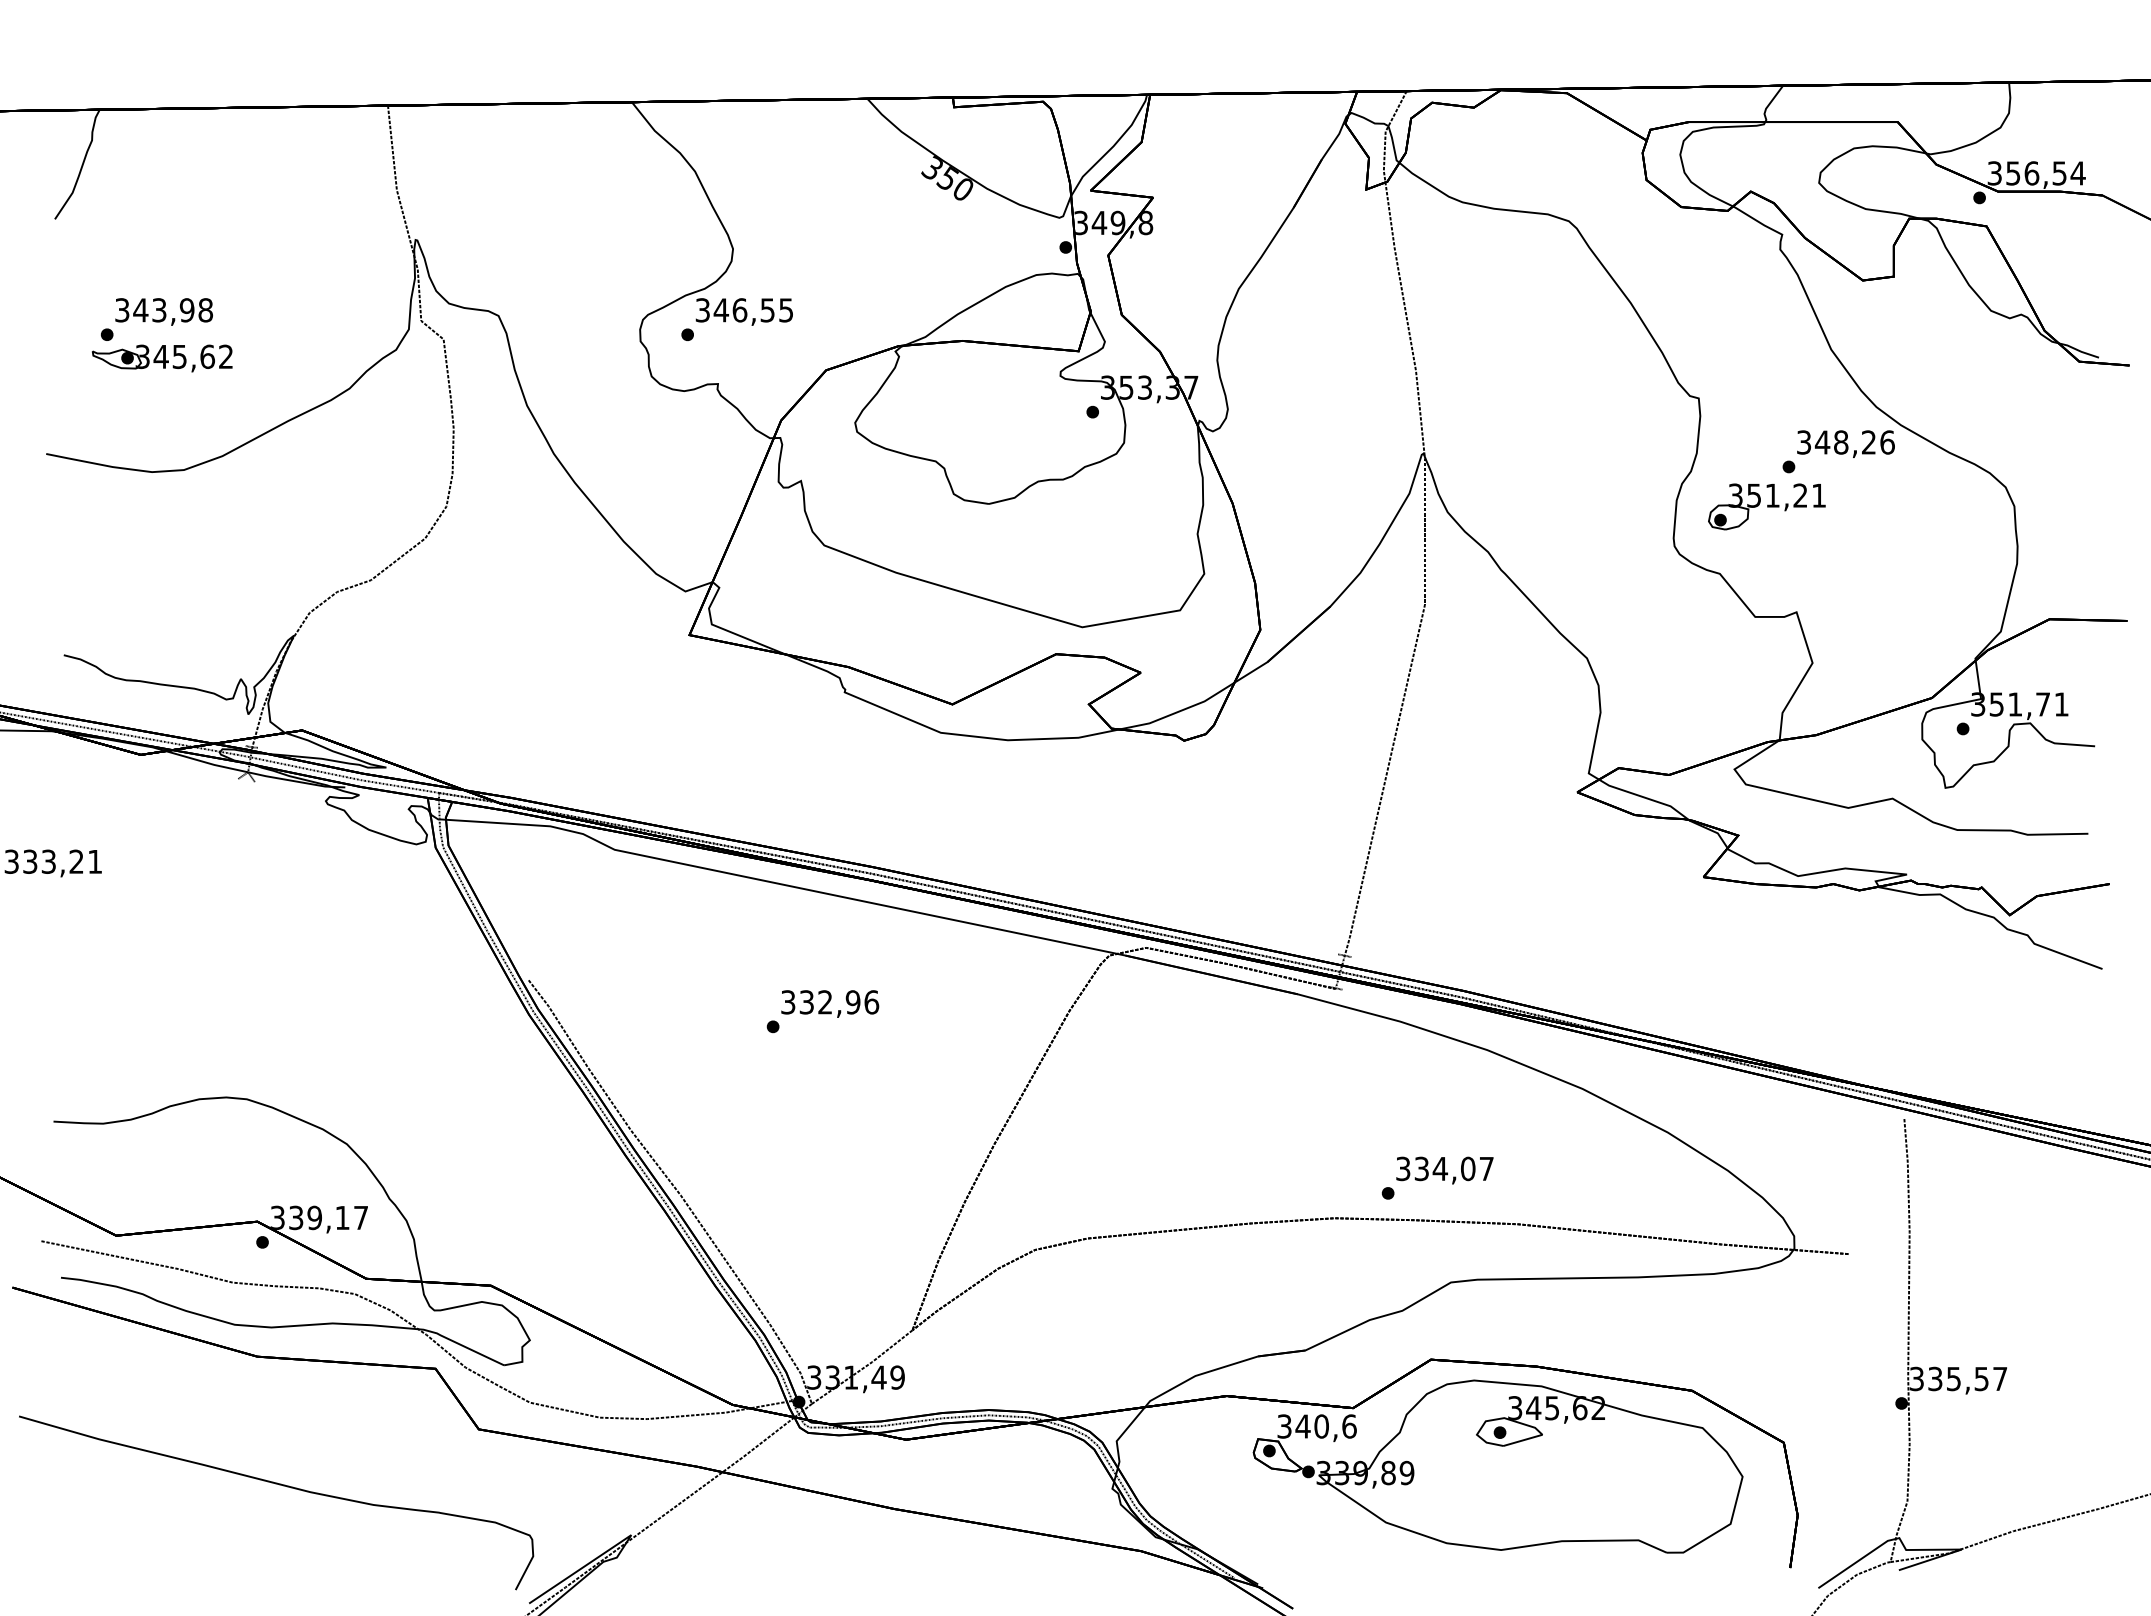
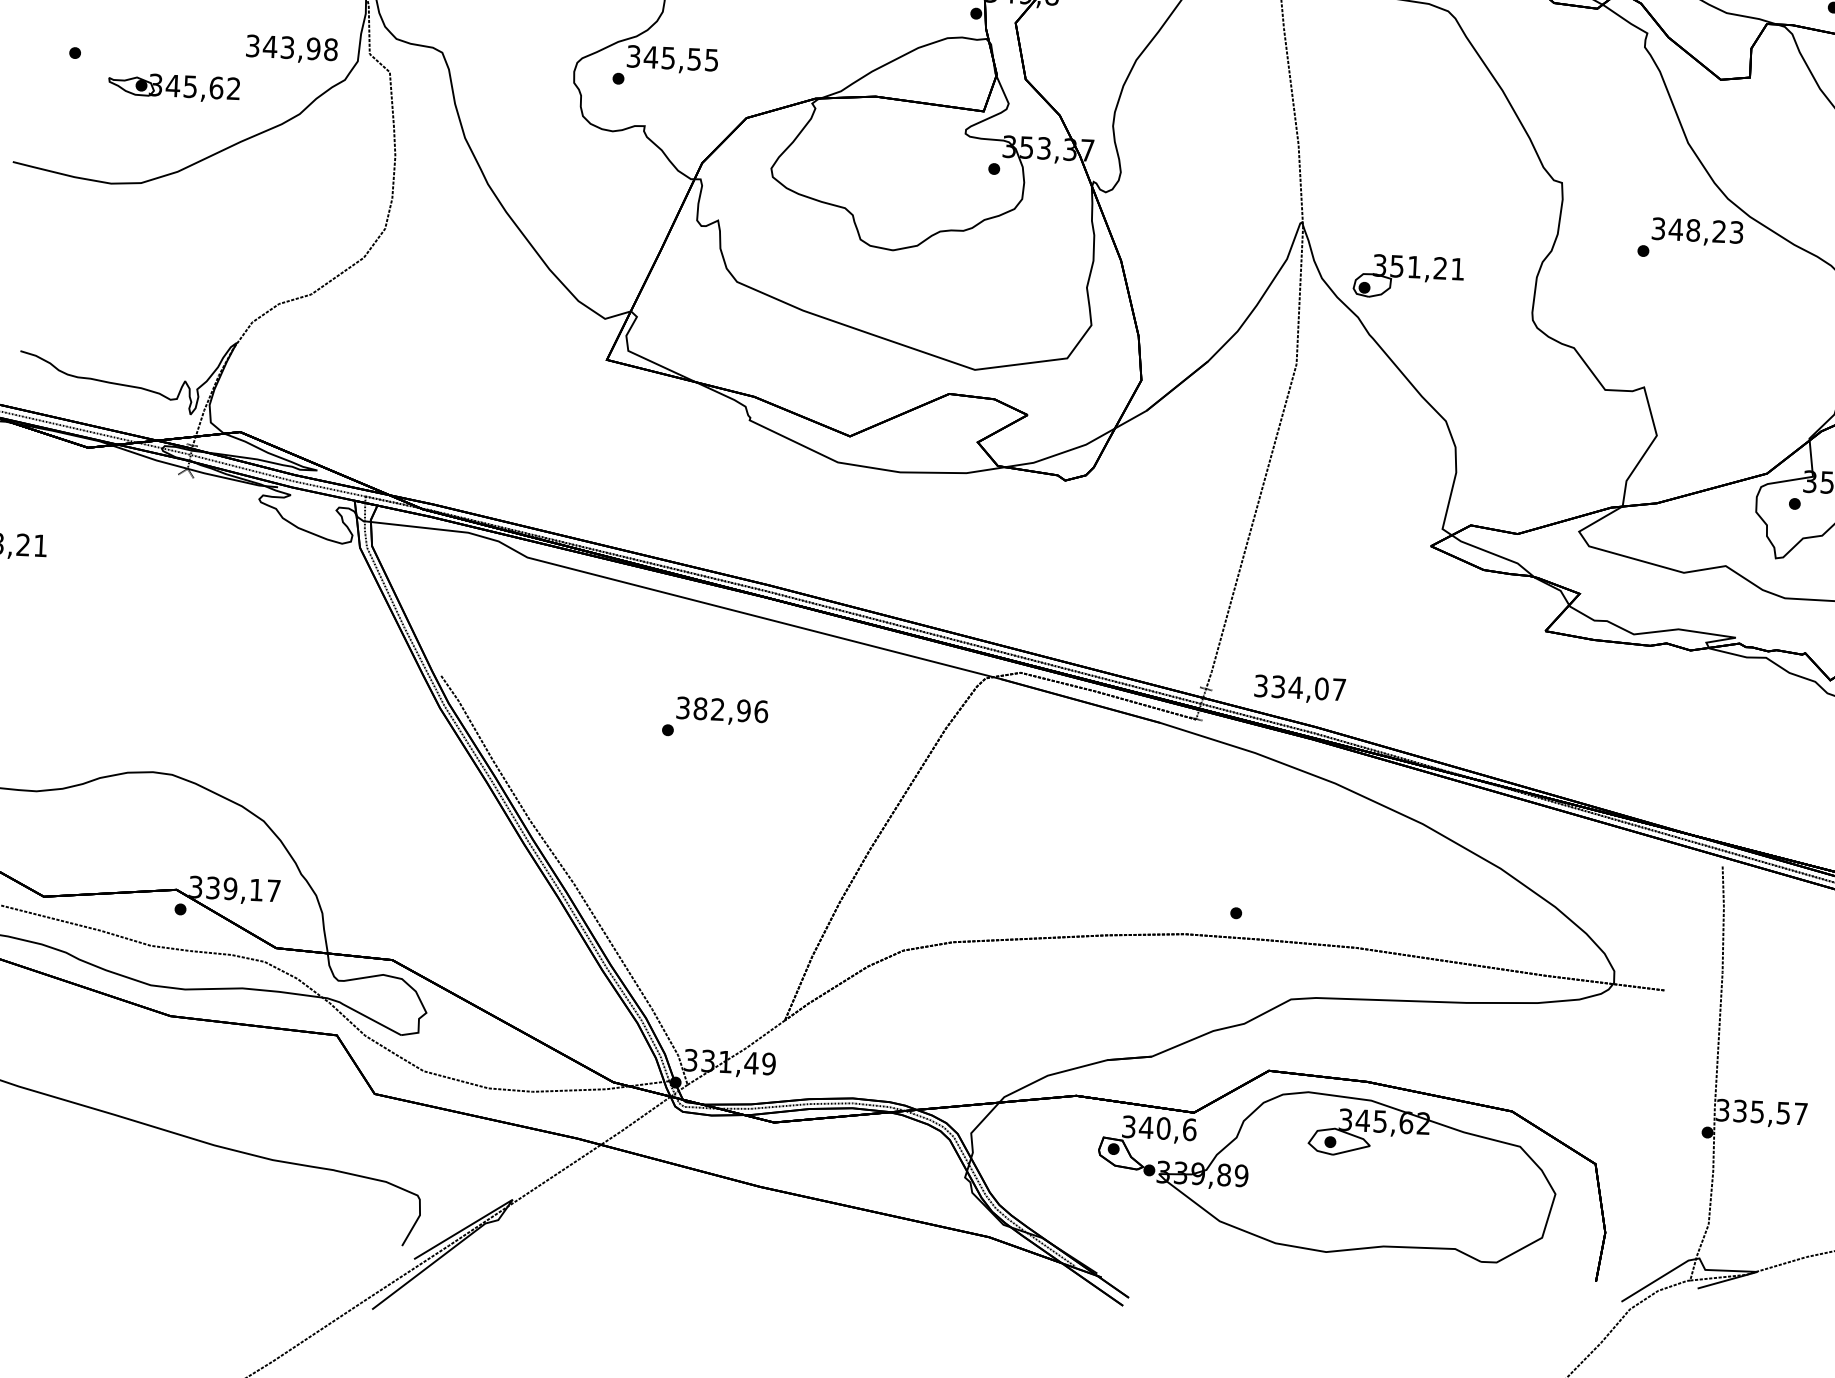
text: (739, 310) -> (668, 58), 346,55 -> 345,55
text: (163, 311) -> (291, 48), moved
part: (162, 358) -> (174, 87), moved
text: (1887, 442) -> (1736, 232), 348,26 -> 348,23
part: (1766, 506) -> (1408, 277), moved
text: (806, 1002) -> (700, 708), 332,96 -> 382,96
text: (1444, 1170) -> (1299, 689), moved

